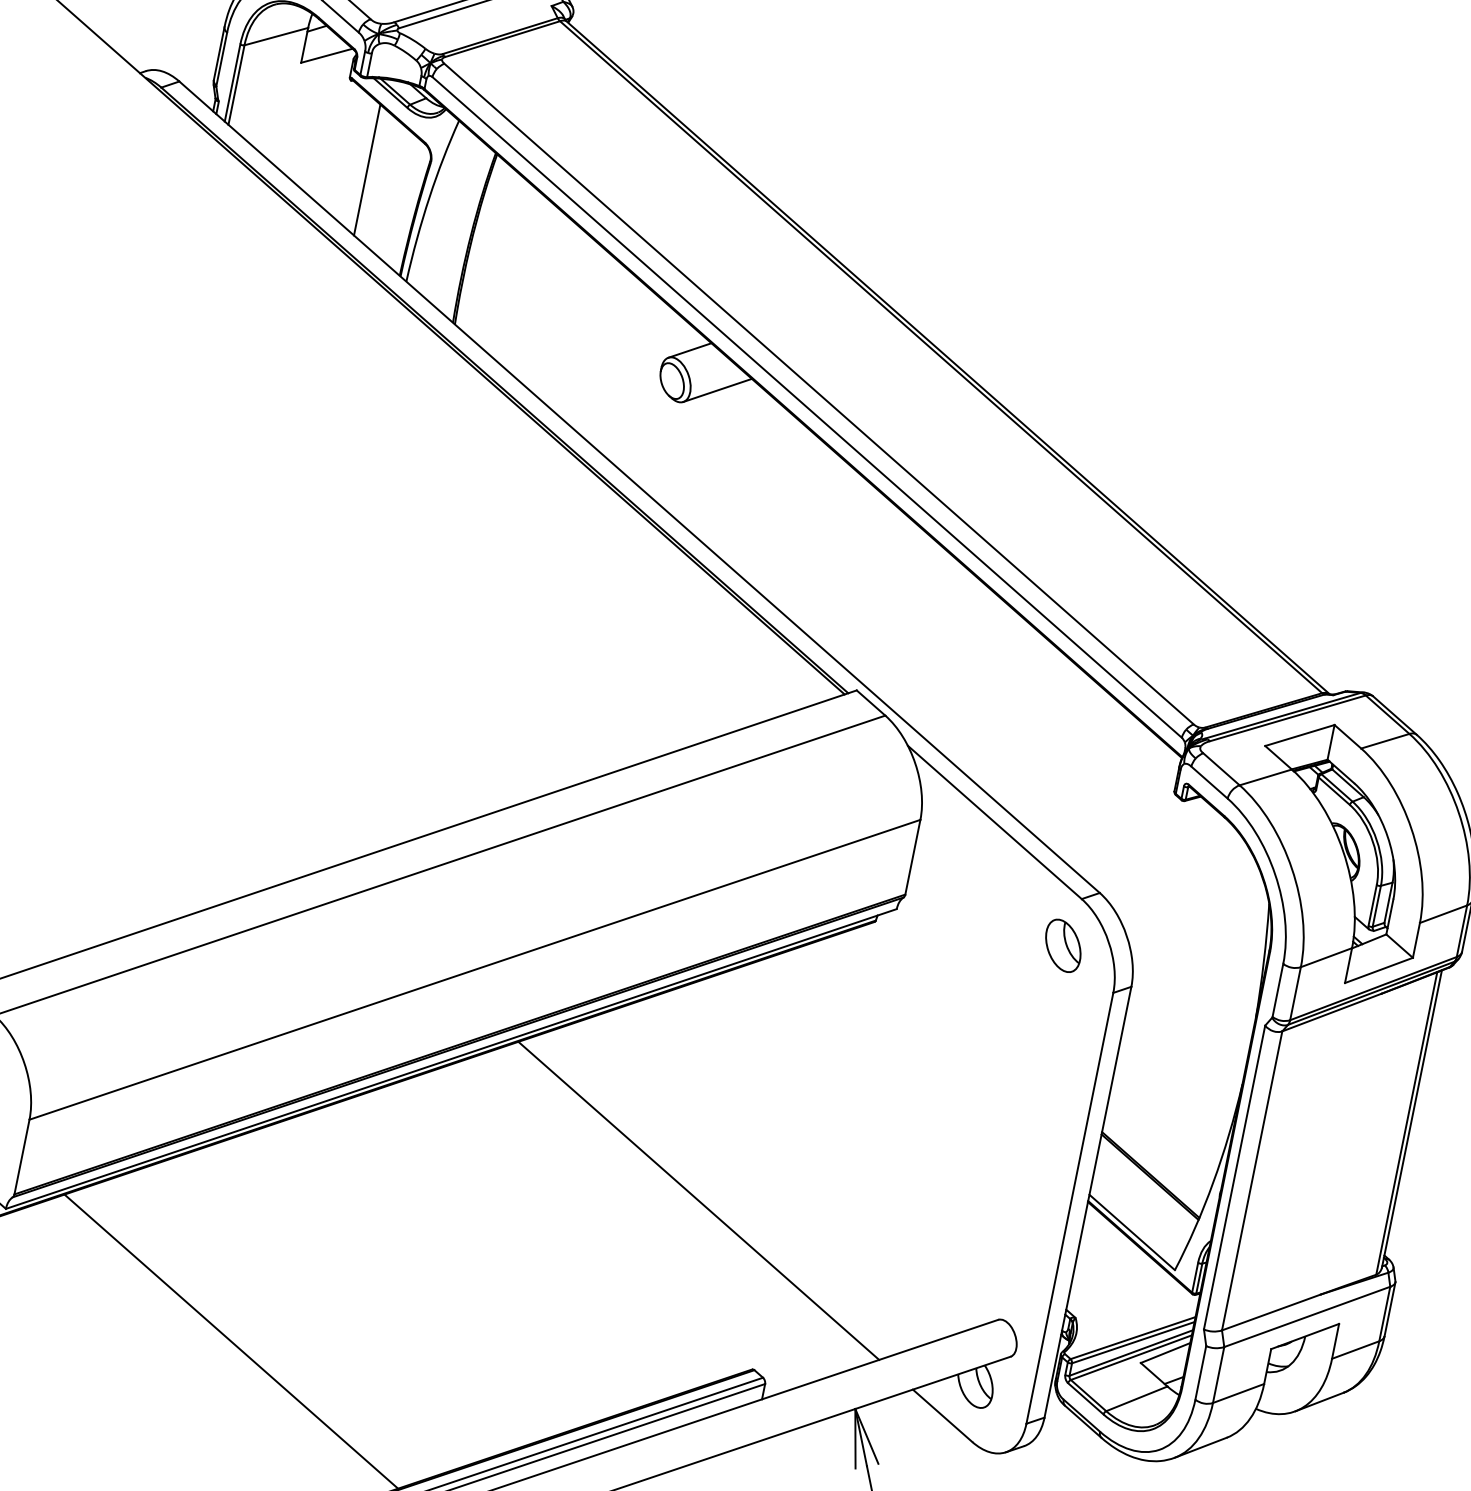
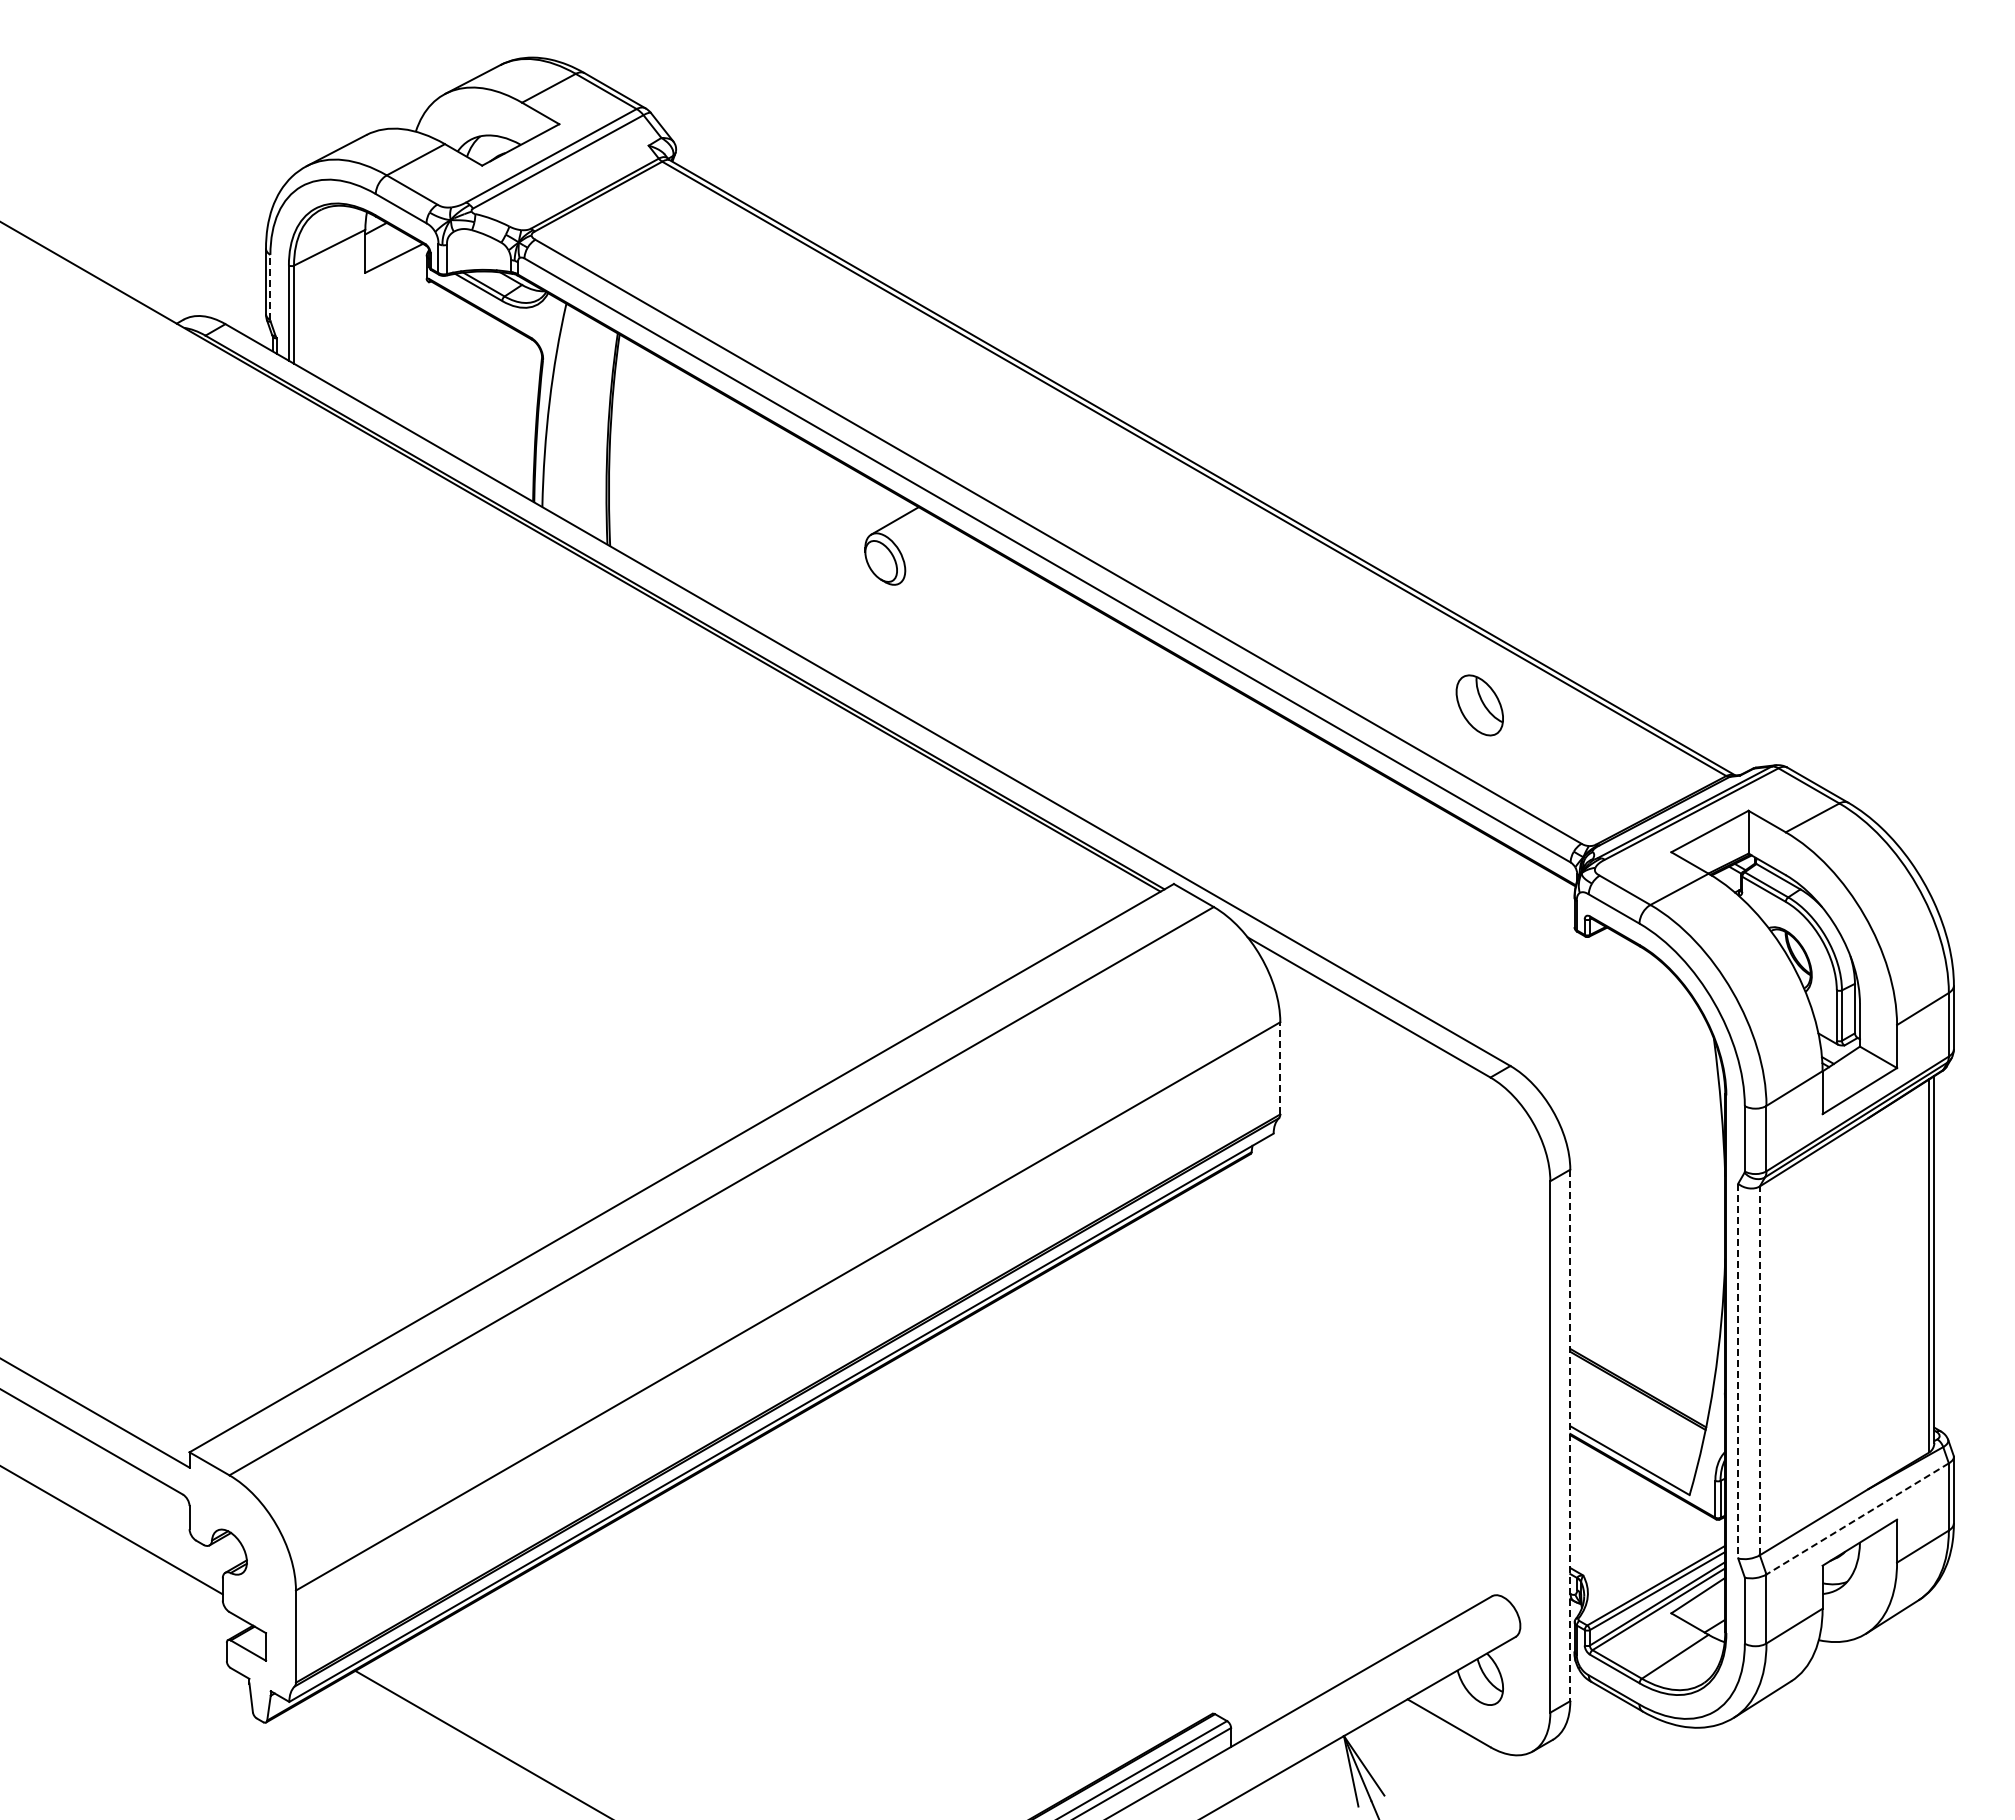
line: (221, 59) -> (270, 287), solid -> dashed
line: (367, 169) -> (469, 383), removed
line: (717, 390) -> (937, 561), removed
line: (913, 856) -> (1280, 1067), solid -> dashed
part: (1063, 945) -> (1479, 705), moved
line: (1234, 1177) -> (1738, 1371), solid -> dashed
line: (1251, 1180) -> (1759, 1370), solid -> dashed
line: (698, 1200) -> (1108, 1526), removed
line: (1088, 1202) -> (1570, 1435), solid -> dashed
line: (1307, 1316) -> (1857, 1518), solid -> dashed

